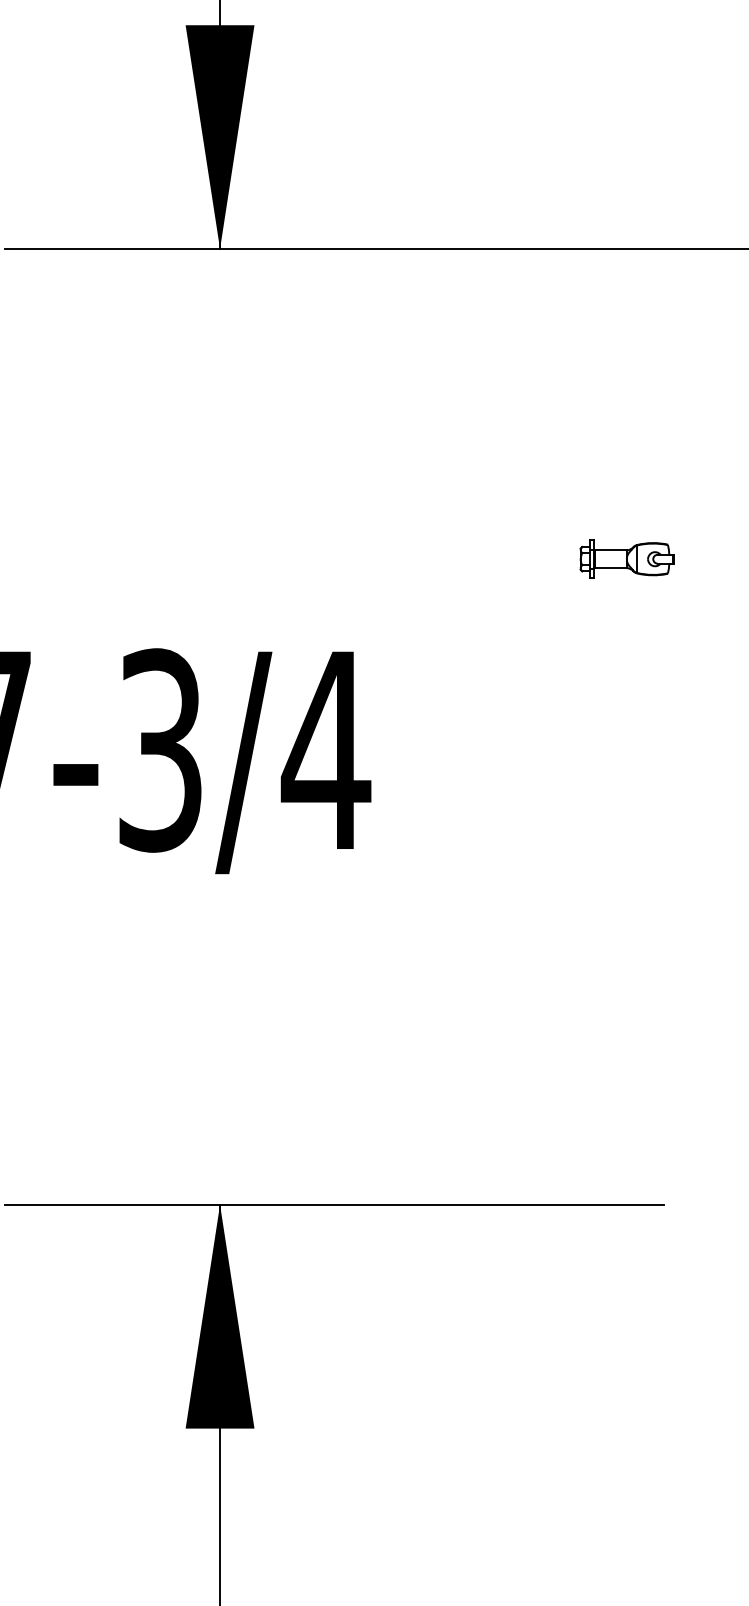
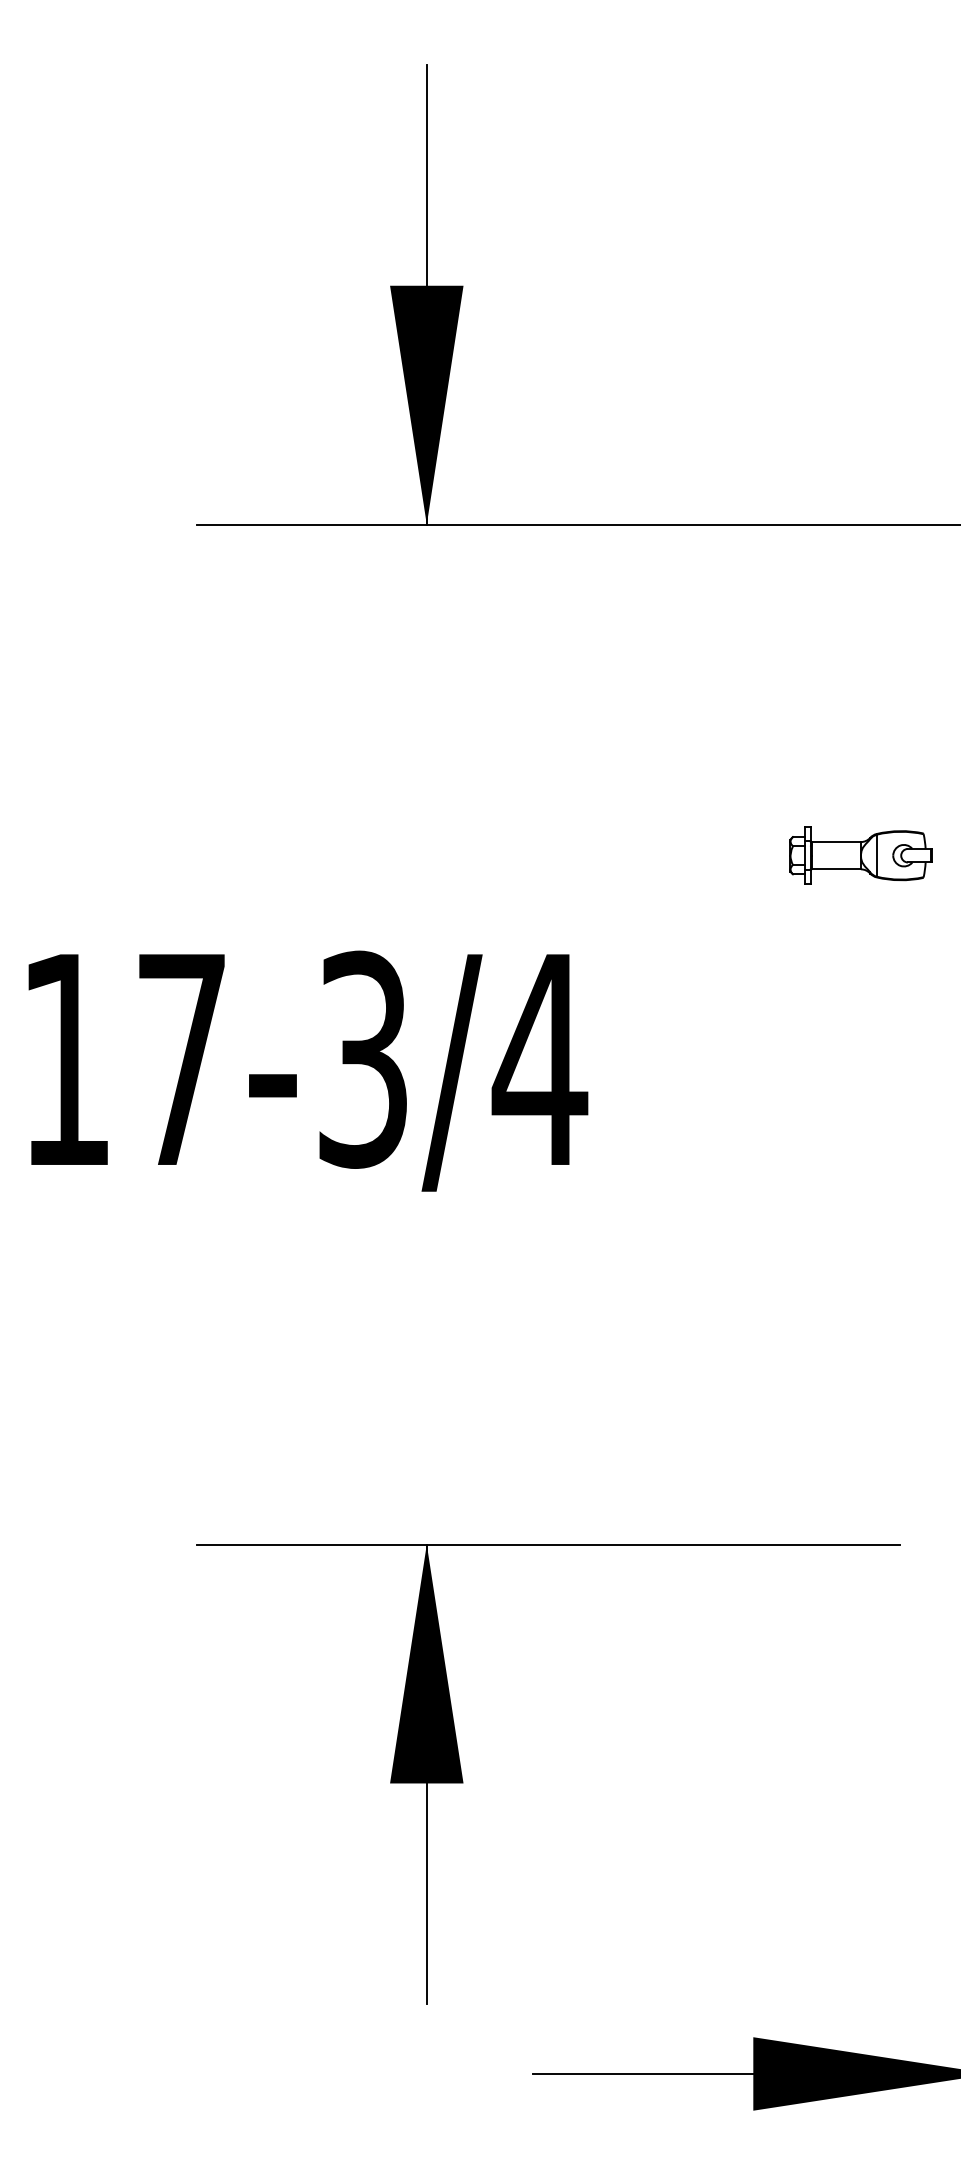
part: (626, 559) -> (860, 855), size x1.43

